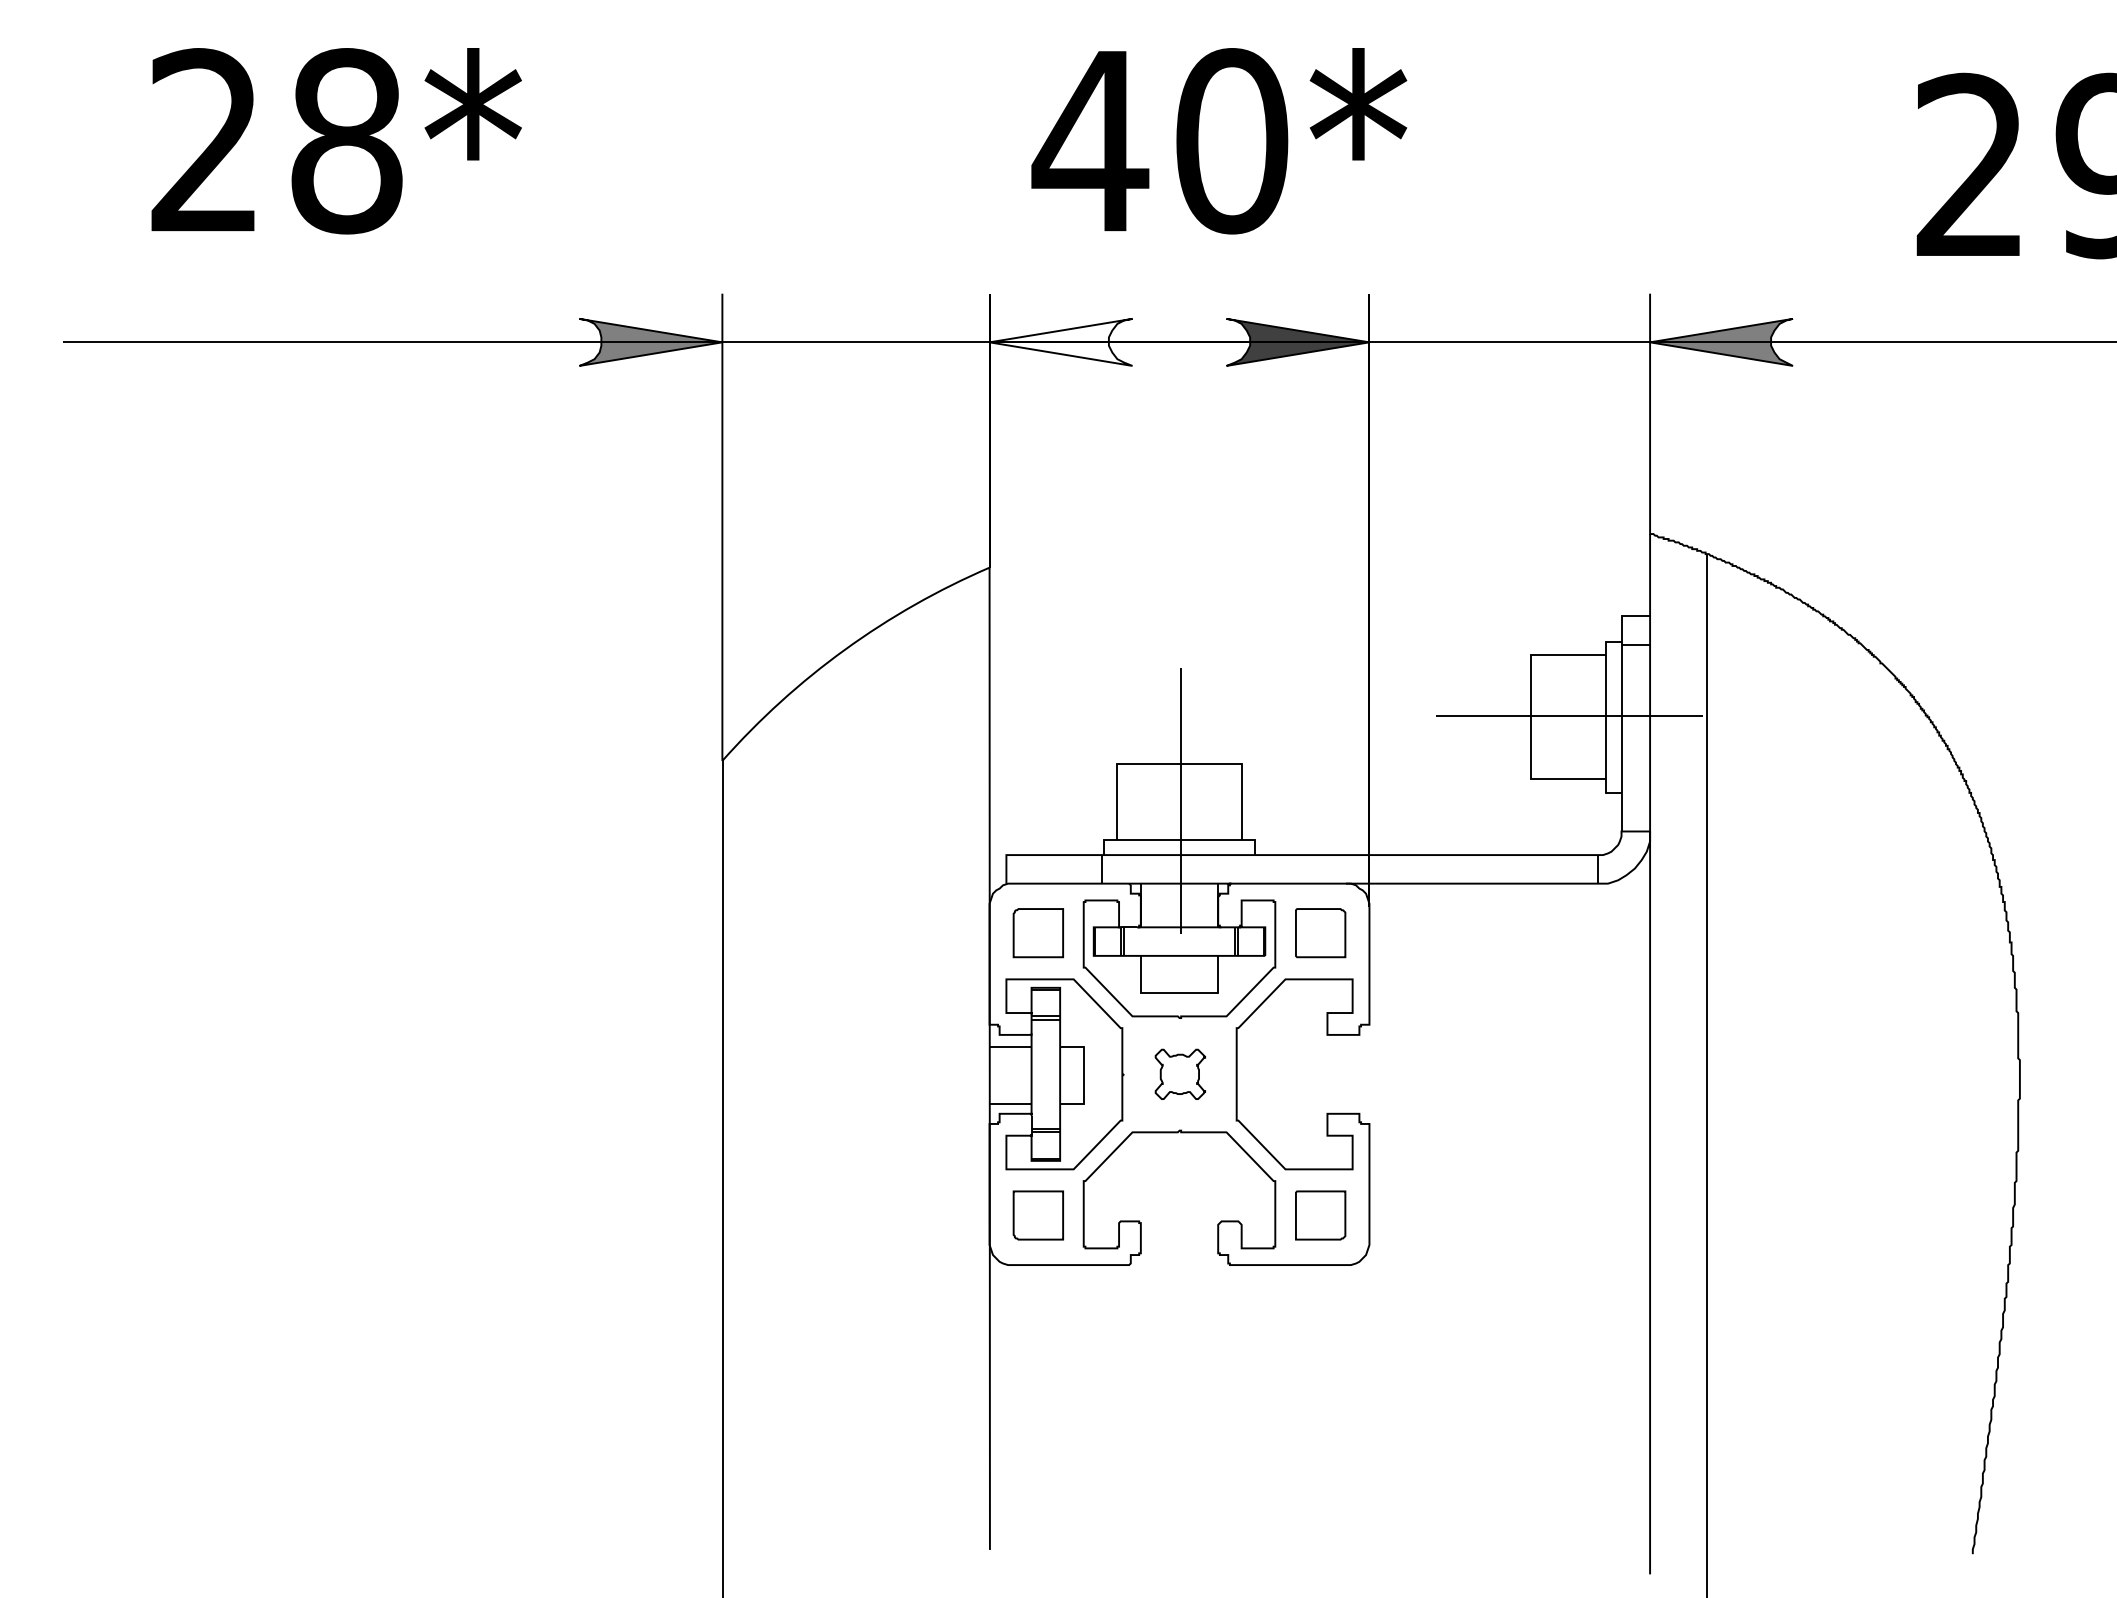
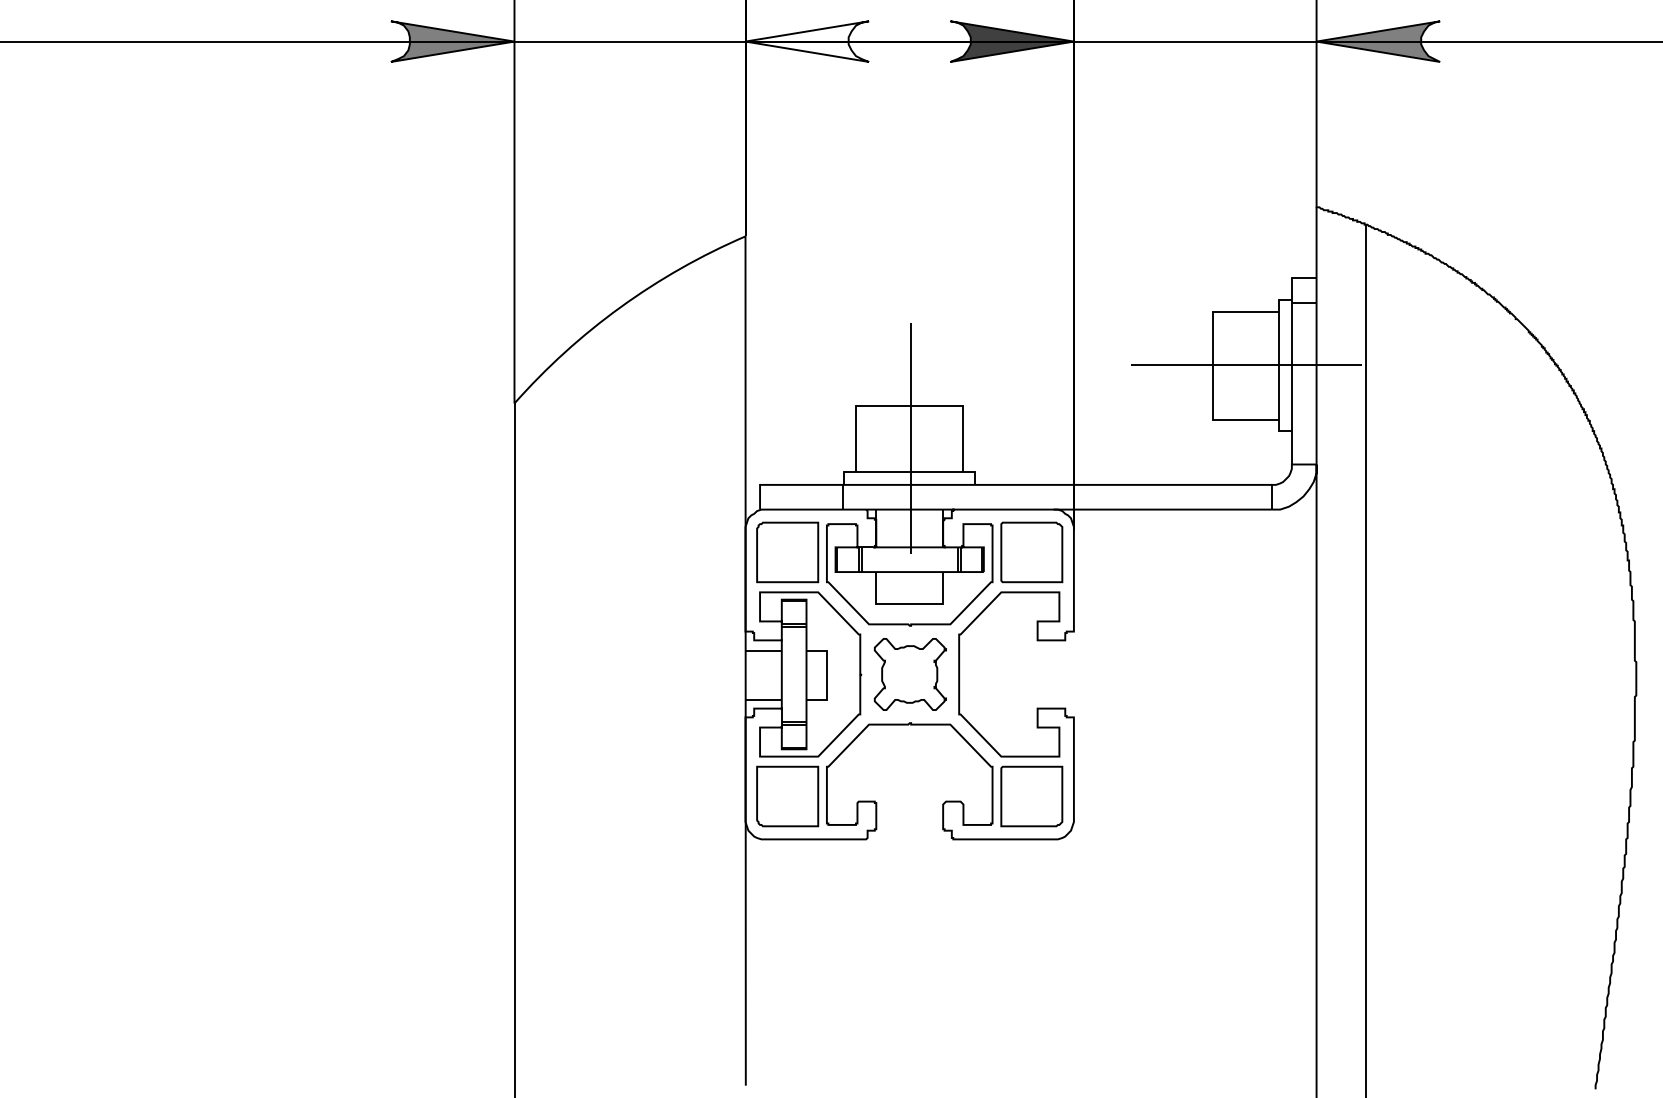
part: (1038, 932) -> (787, 551), size x1.43
part: (1320, 932) -> (1031, 551), size x1.43
part: (1180, 1074) -> (910, 674), size x1.67
part: (1038, 1215) -> (787, 796), size x1.43
part: (1320, 1215) -> (1031, 796), size x1.43

